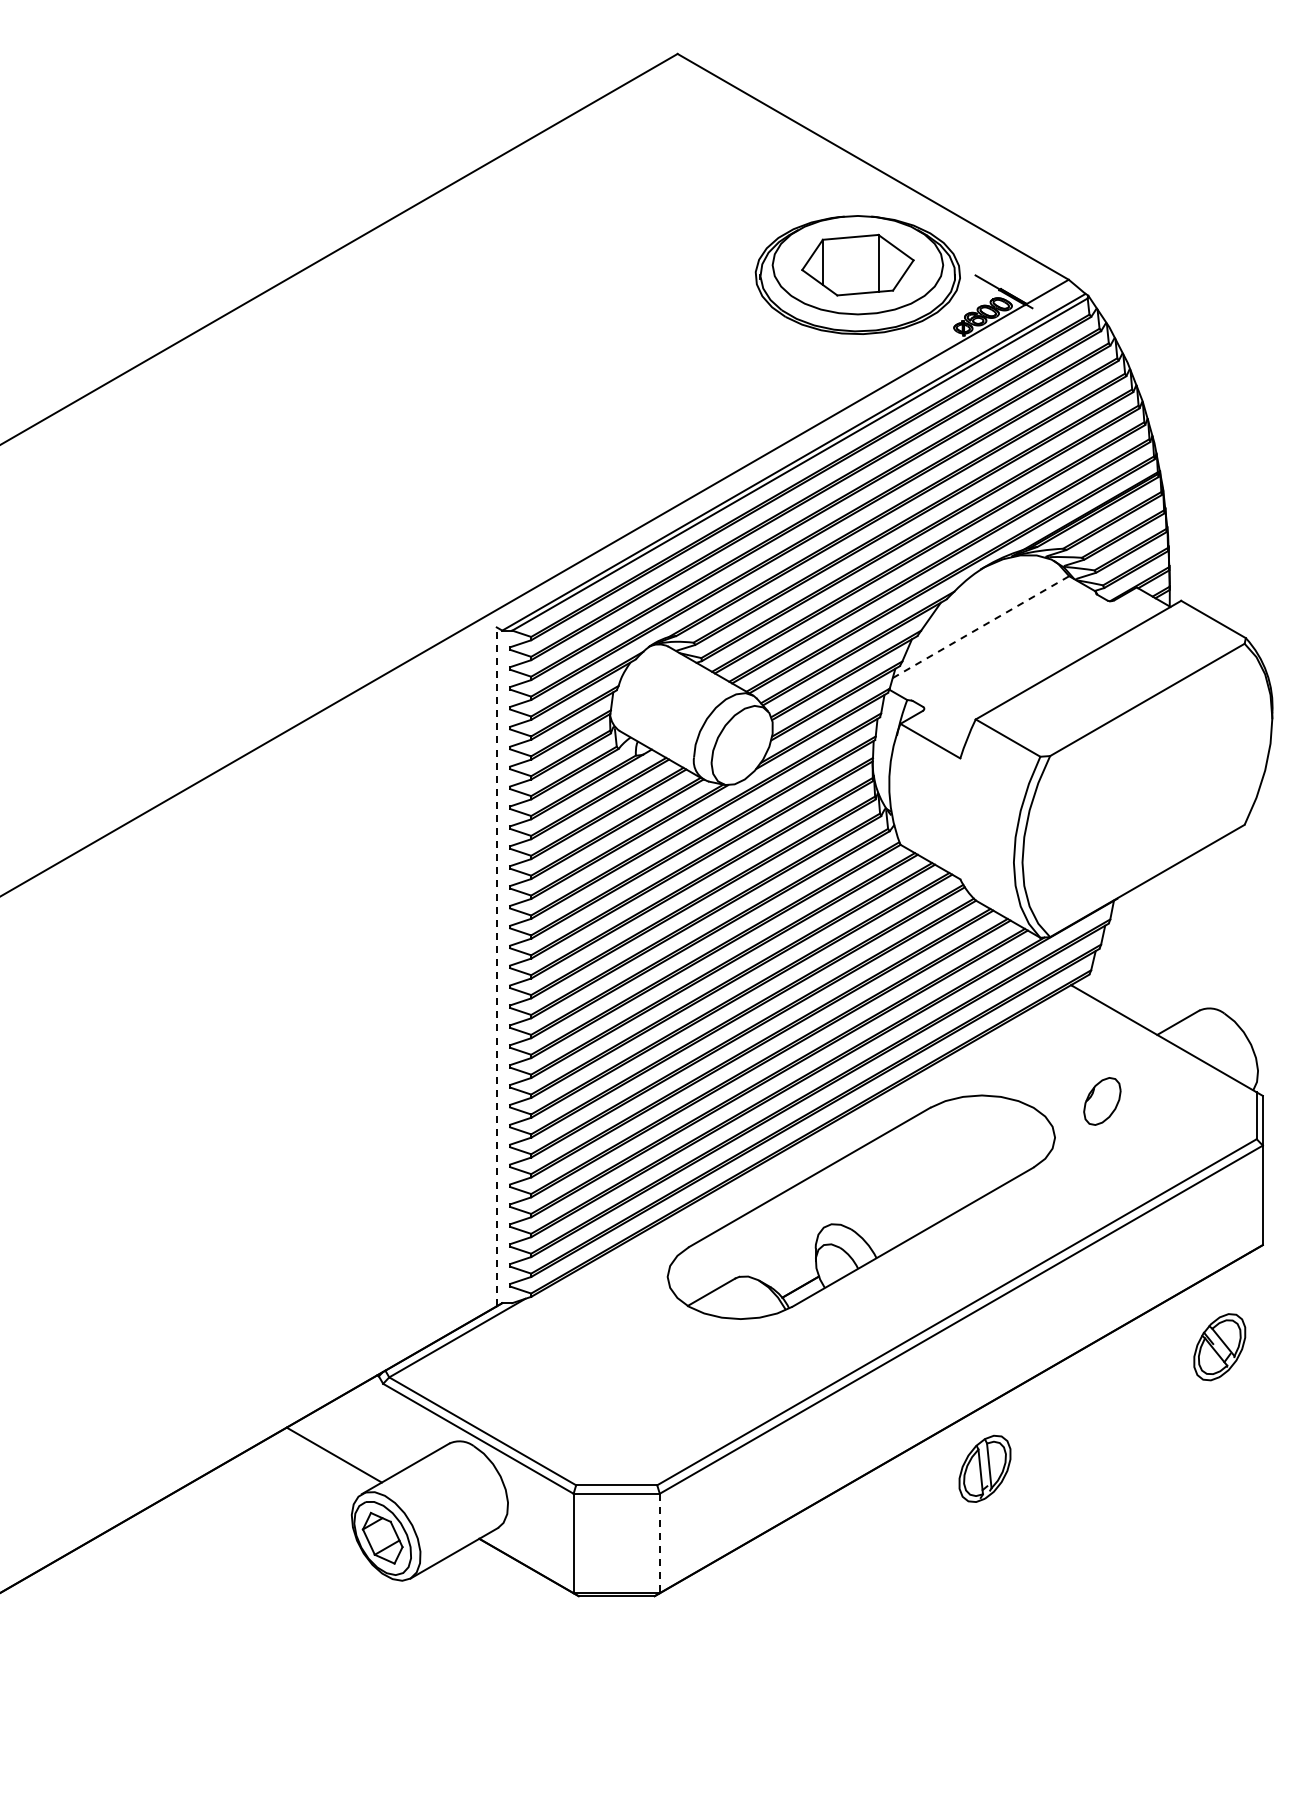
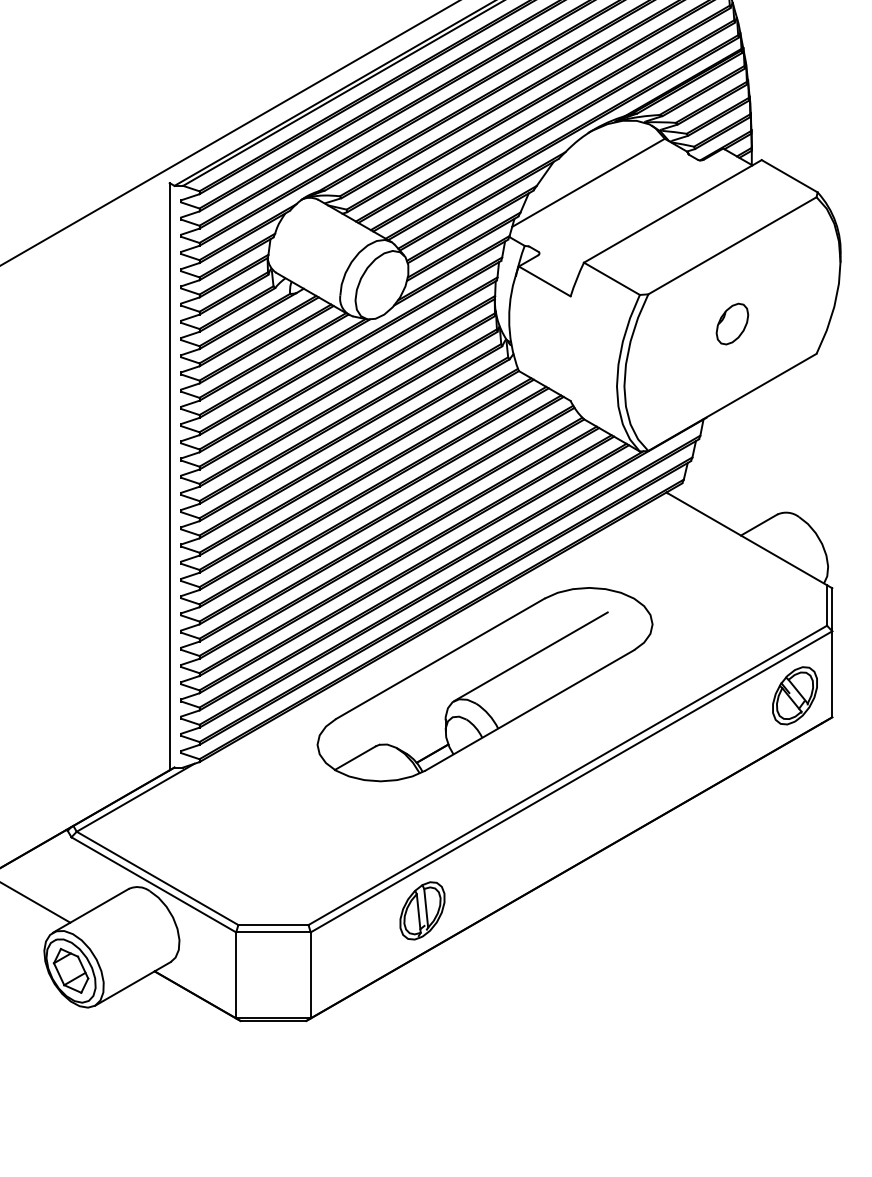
line: (980, 627) -> (588, 183), dashed -> solid
line: (496, 966) -> (169, 476), dashed -> solid
part: (1102, 1101) -> (732, 324), moved
line: (914, 1174) -> (531, 656), added
part: (1219, 1347) -> (794, 696), moved
part: (984, 1468) -> (422, 910), moved
line: (659, 1543) -> (310, 975), dashed -> solid

